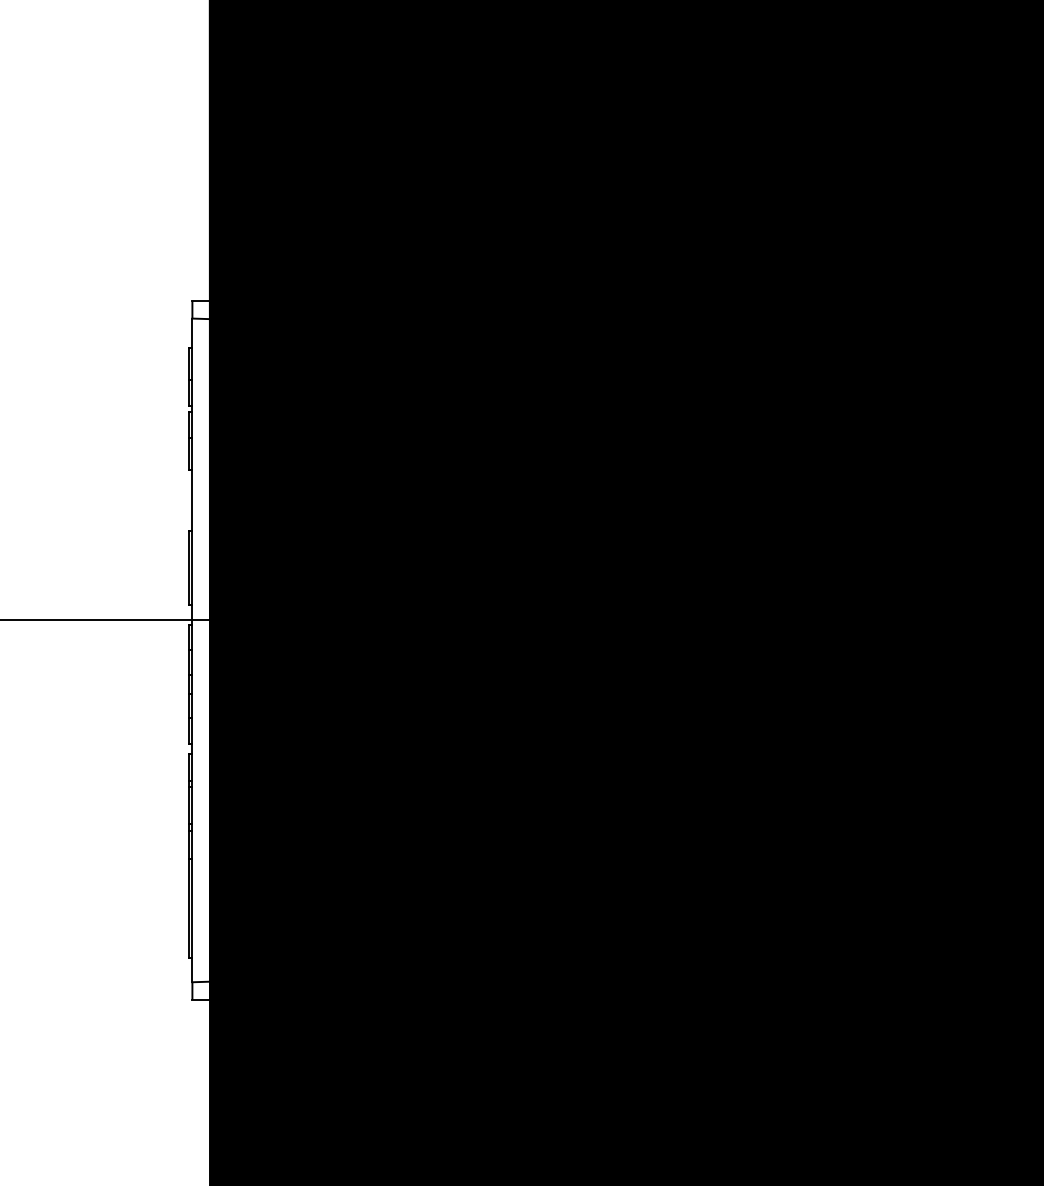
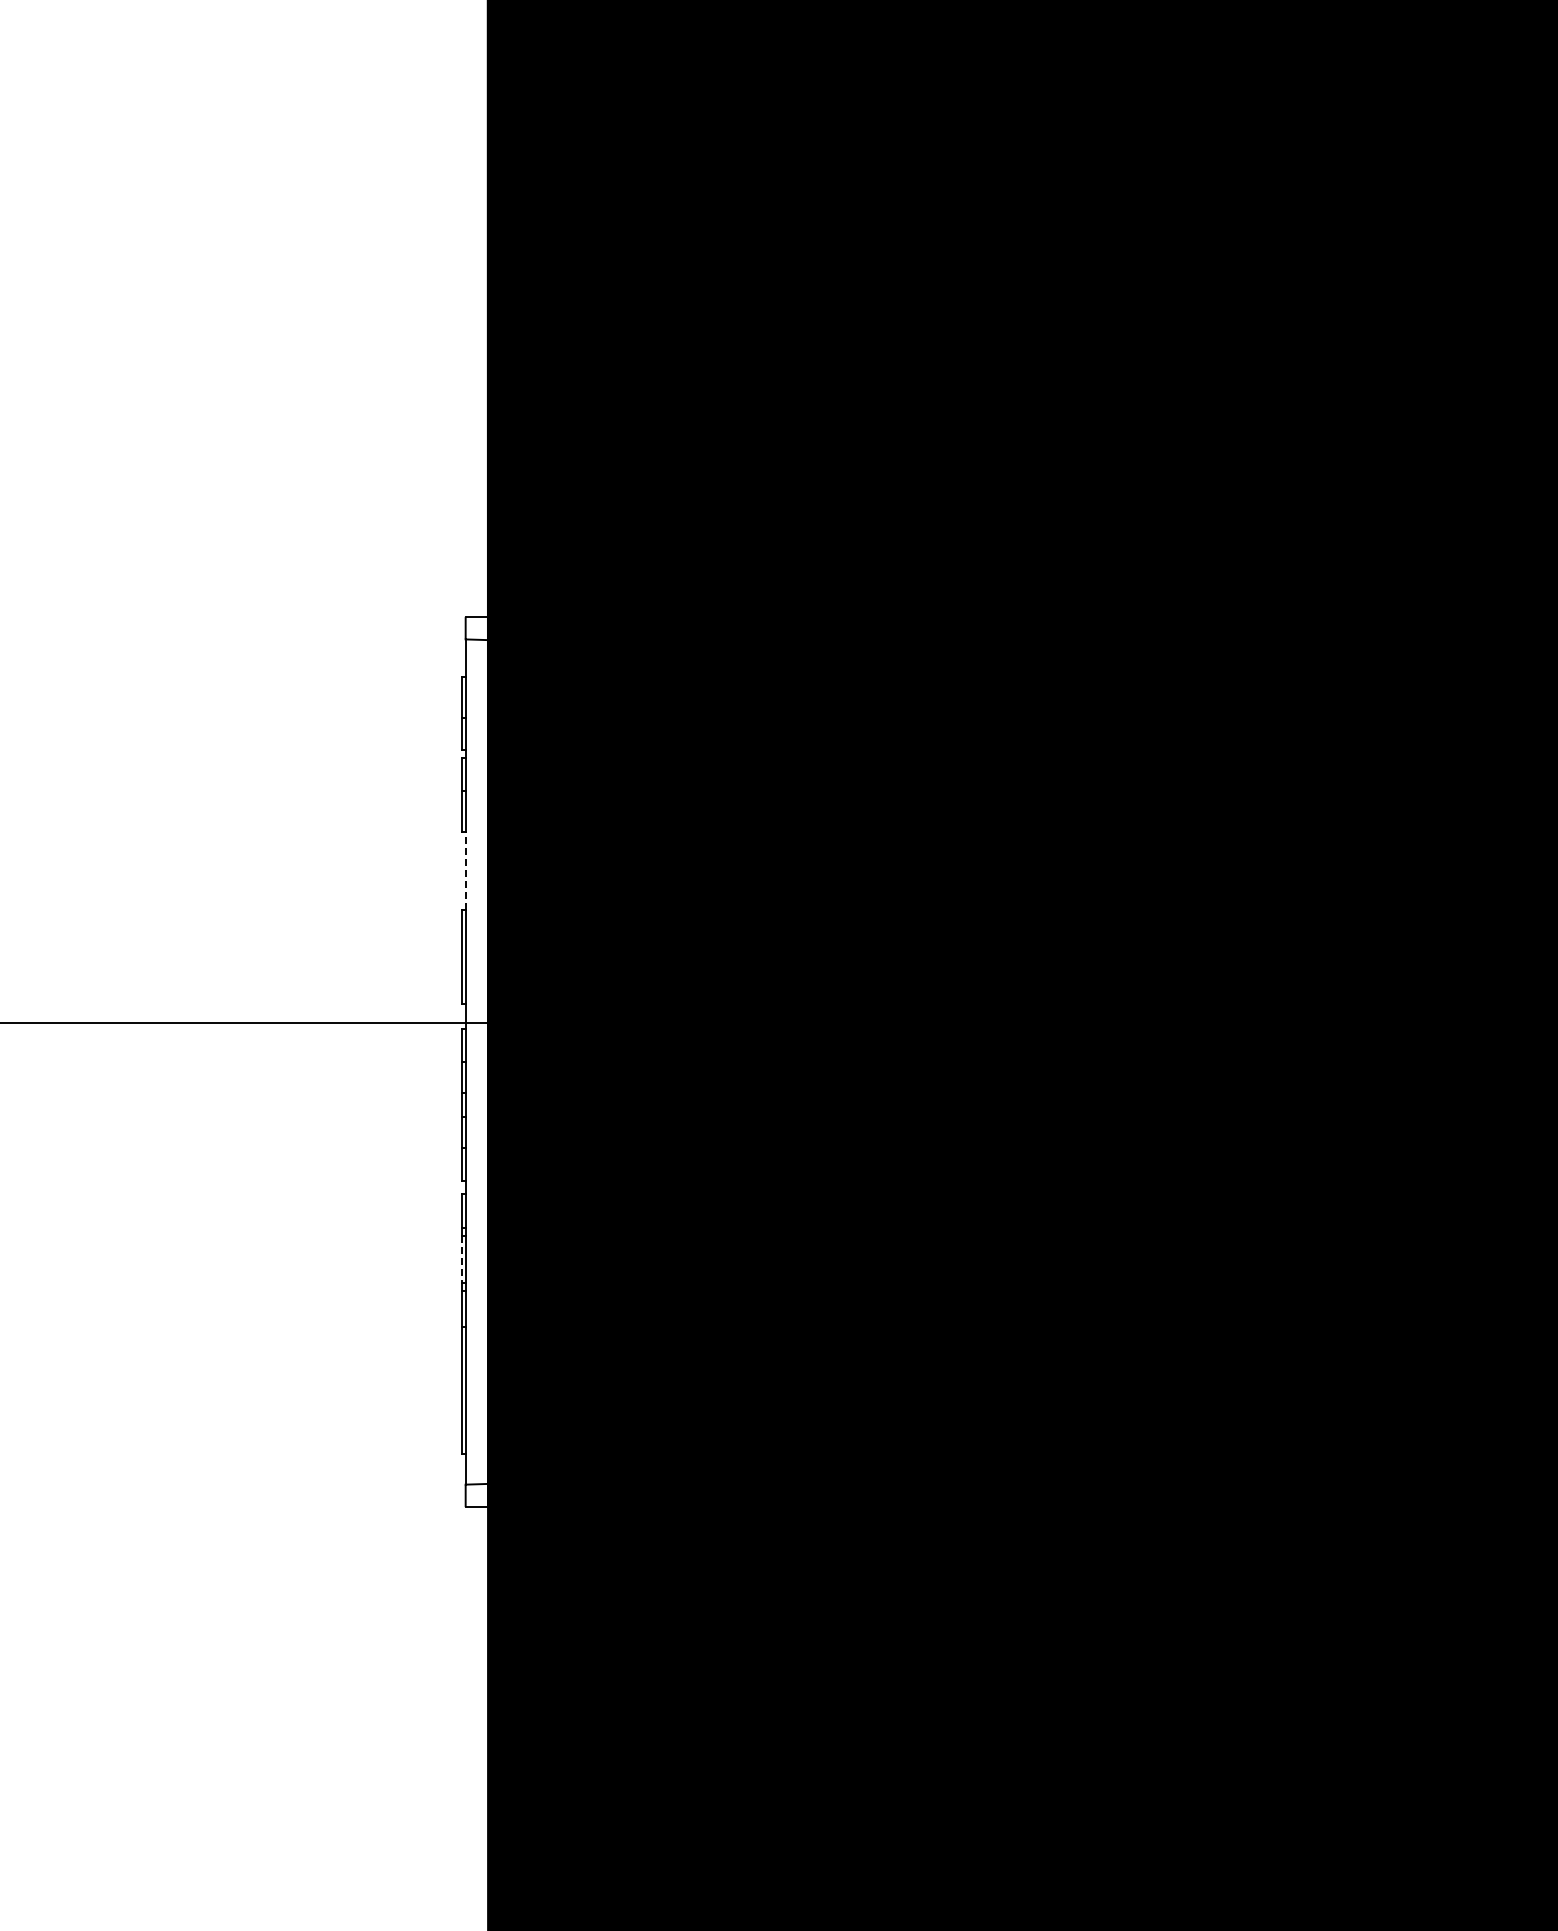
line: (192, 500) -> (465, 870), solid -> dashed
line: (189, 805) -> (461, 1259), solid -> dashed

